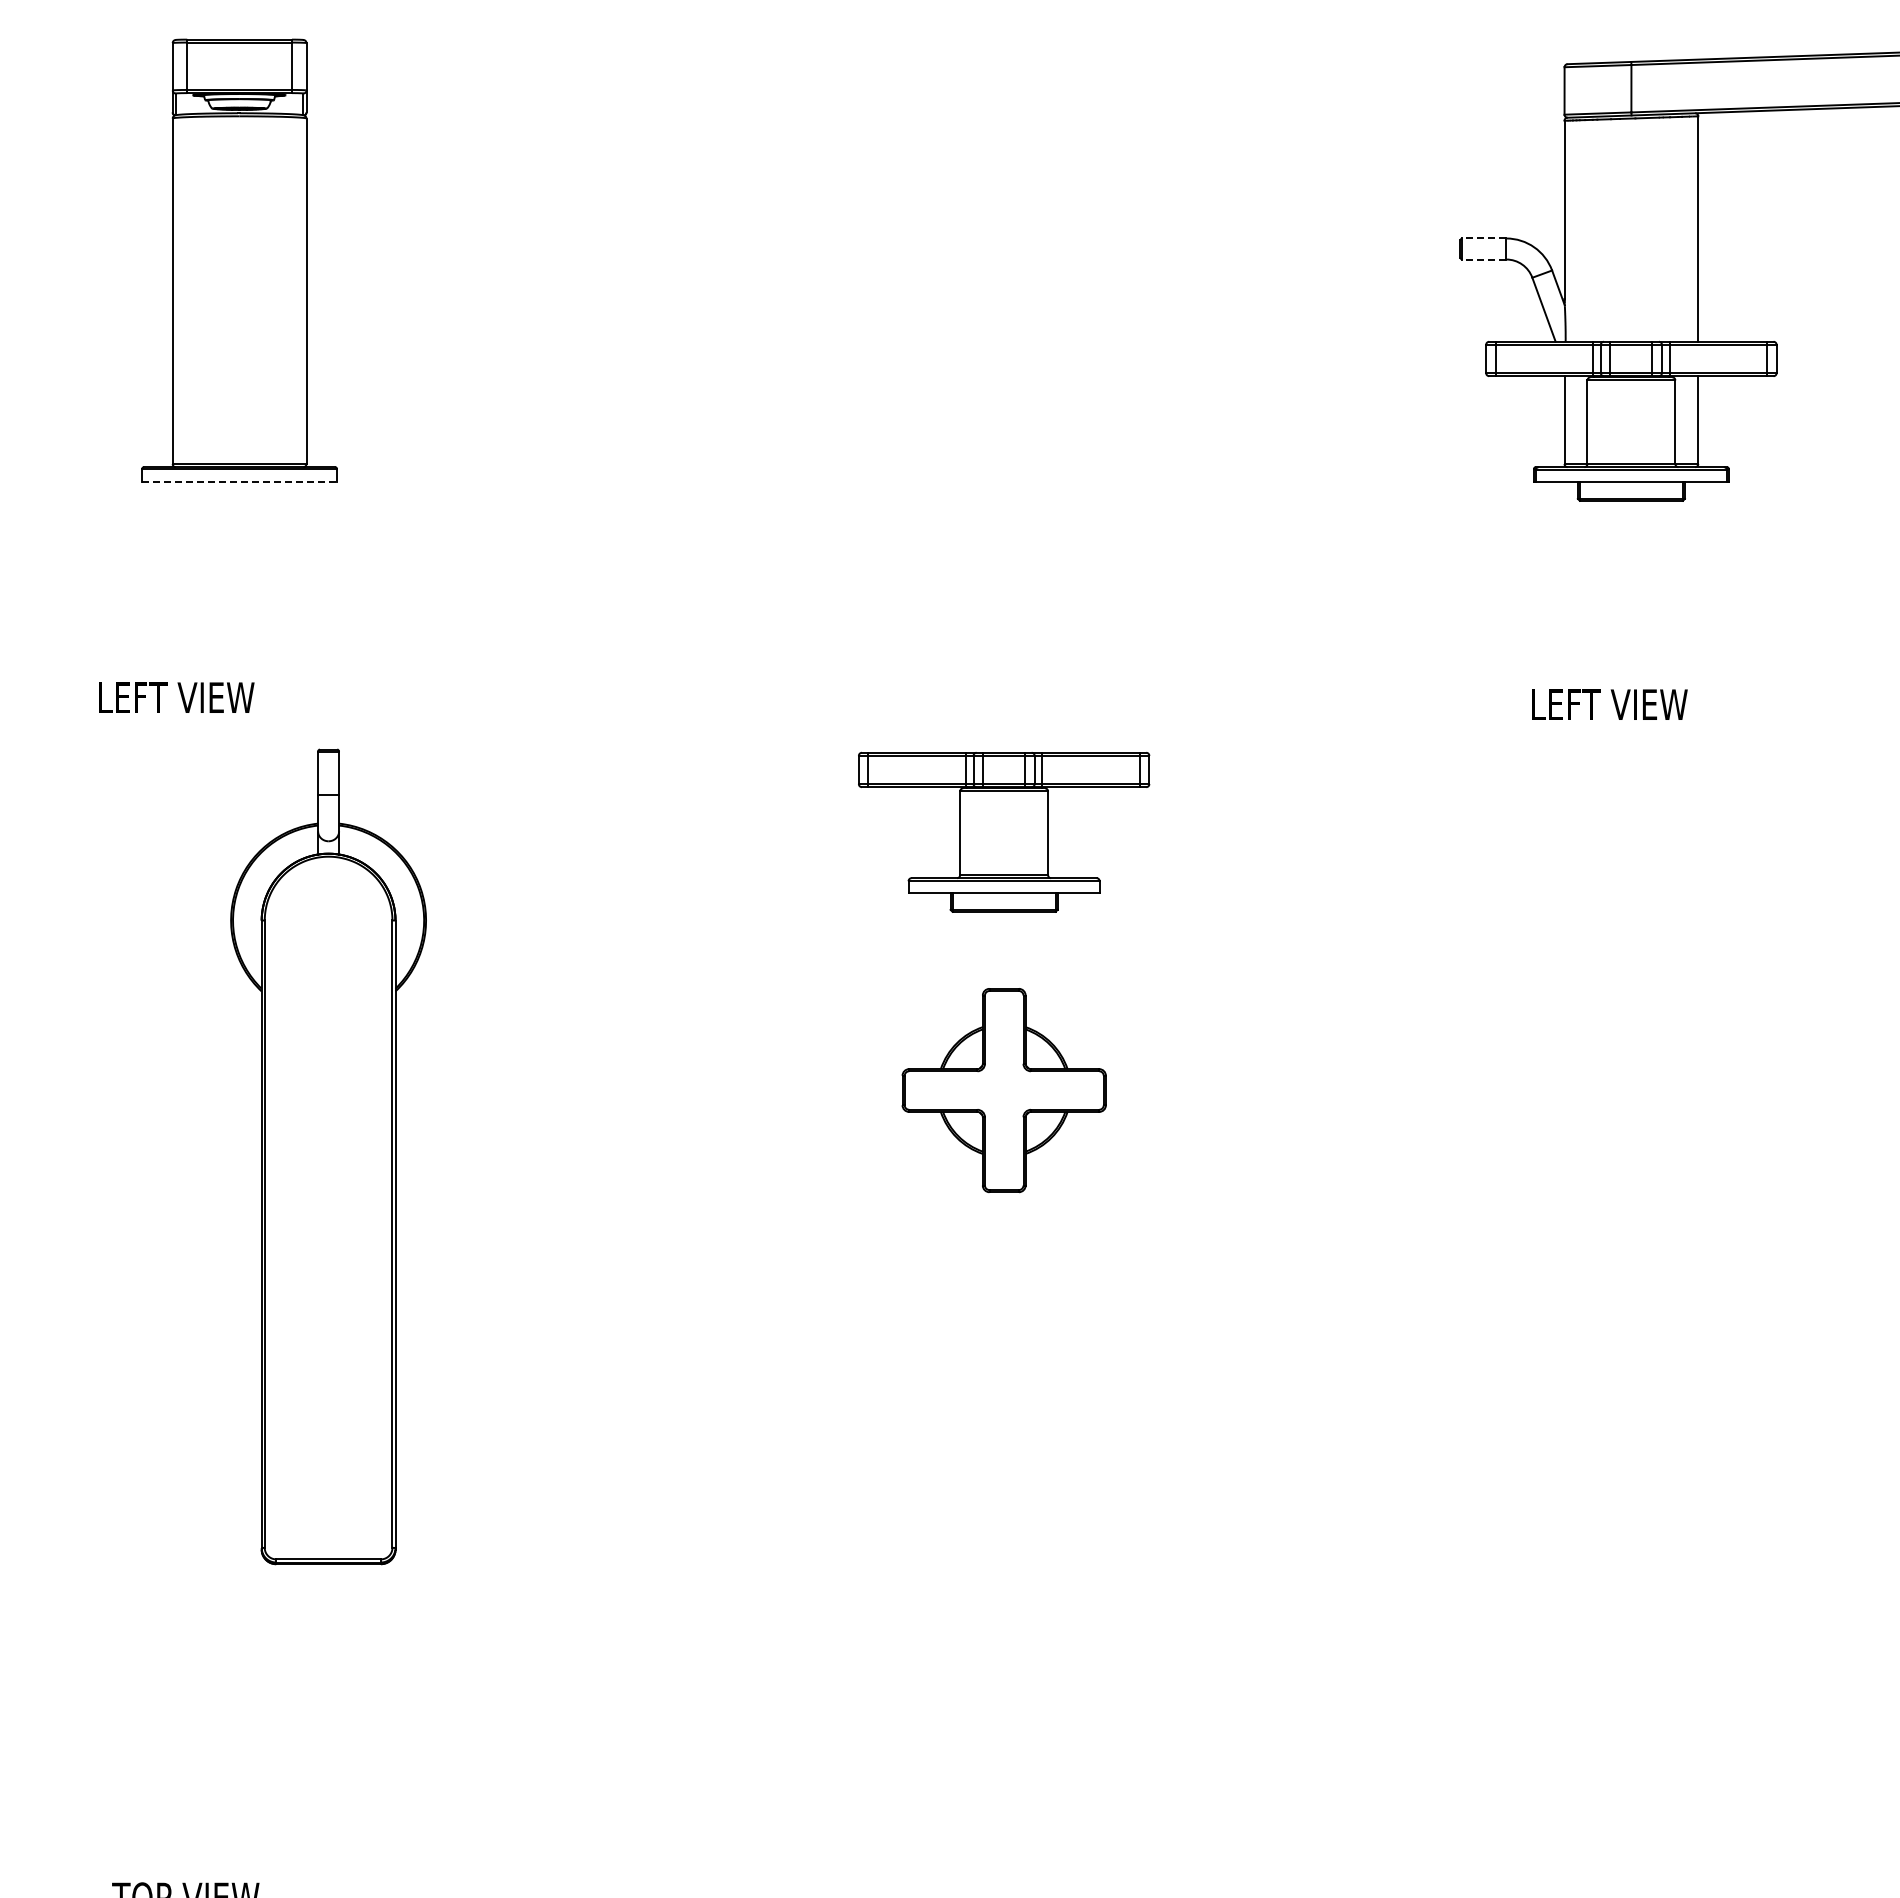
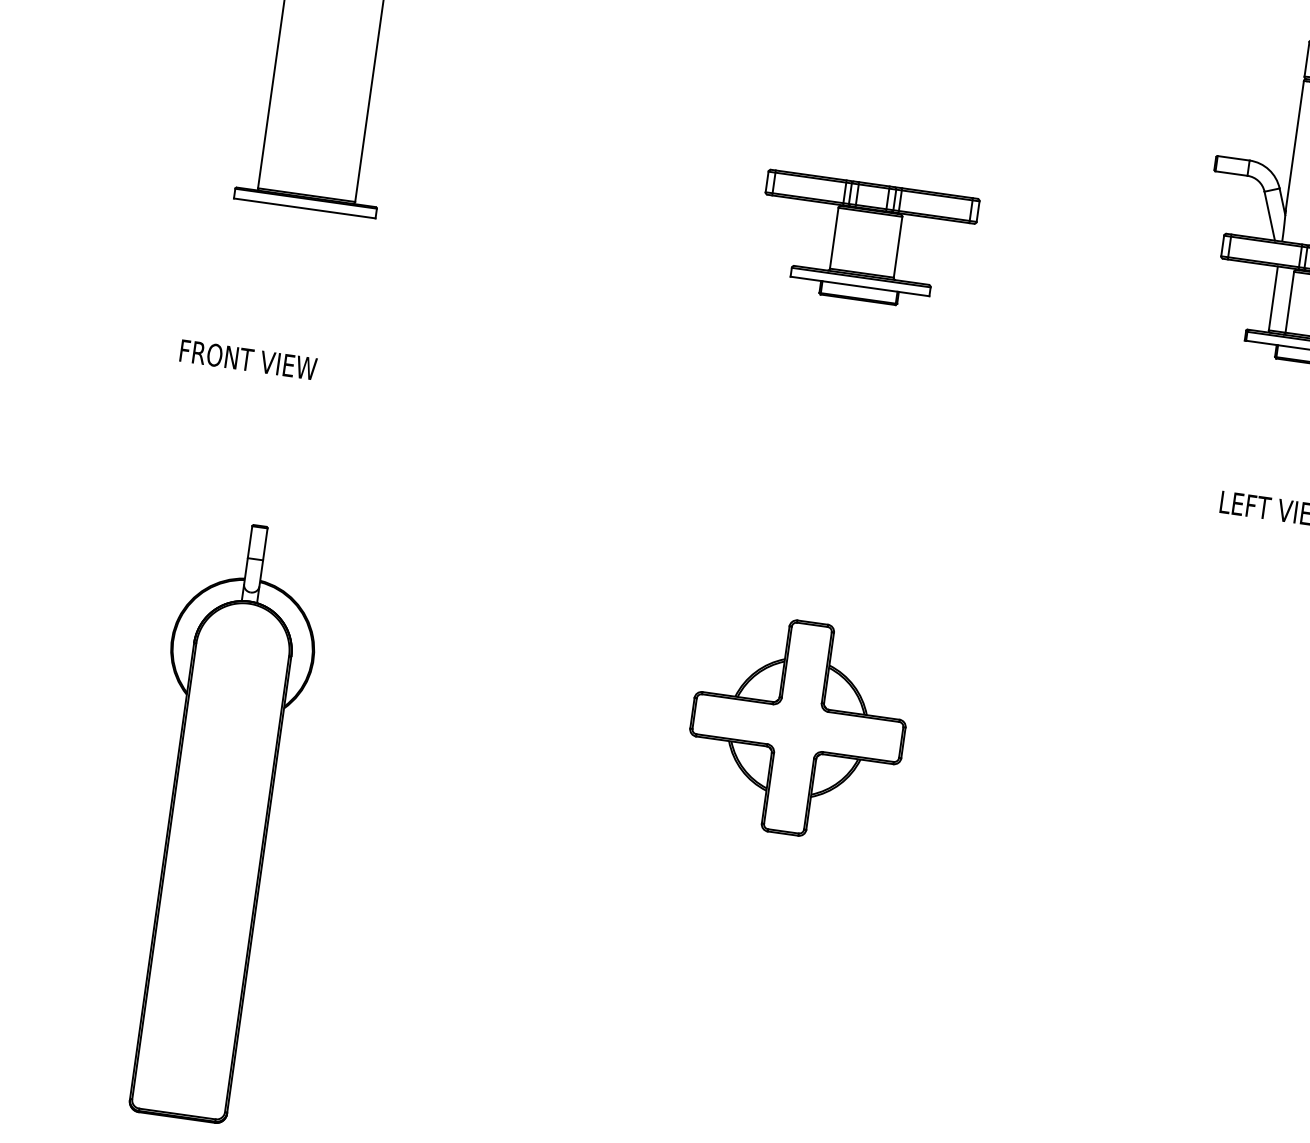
line: (1484, 238) -> (1233, 158), dashed -> solid
line: (1484, 259) -> (1231, 173), dashed -> solid
line: (240, 482) -> (305, 208), dashed -> solid
text: (191, 697) -> (247, 359), LEFT VIEW -> FRONT VIEW
part: (1004, 831) -> (866, 241), moved
part: (1004, 1090) -> (798, 728), size x1.43
part: (328, 1156) -> (218, 821), moved

